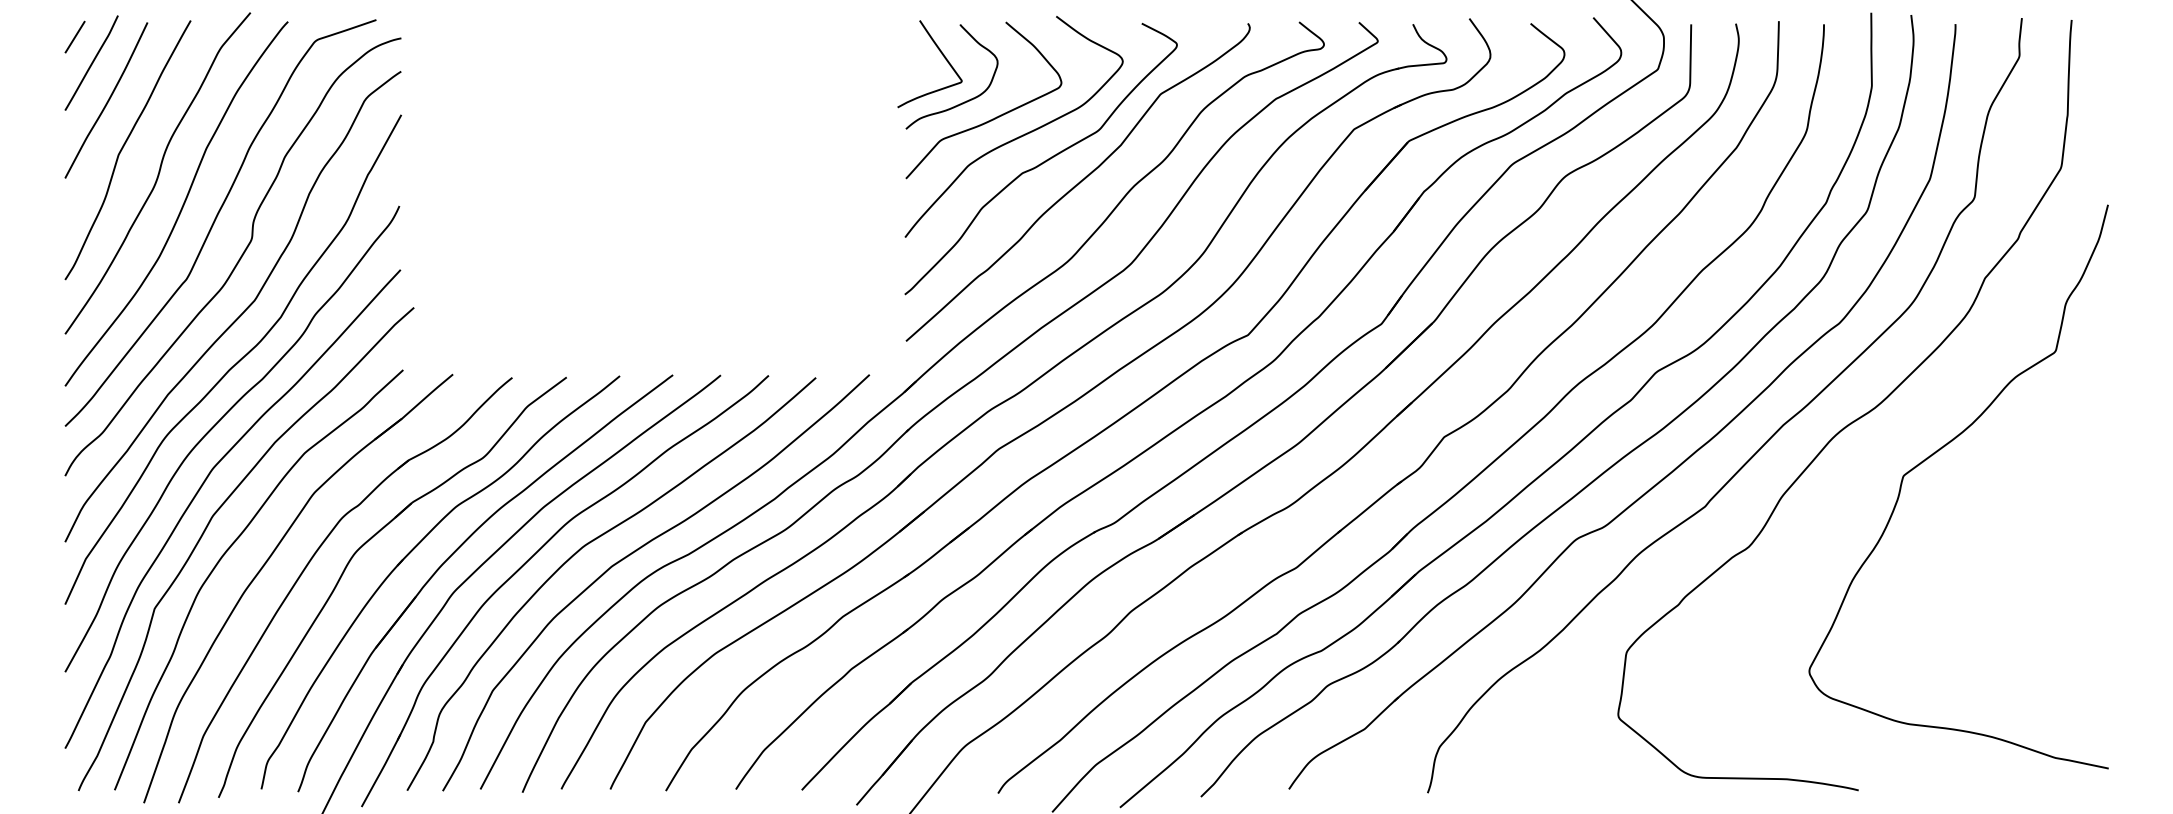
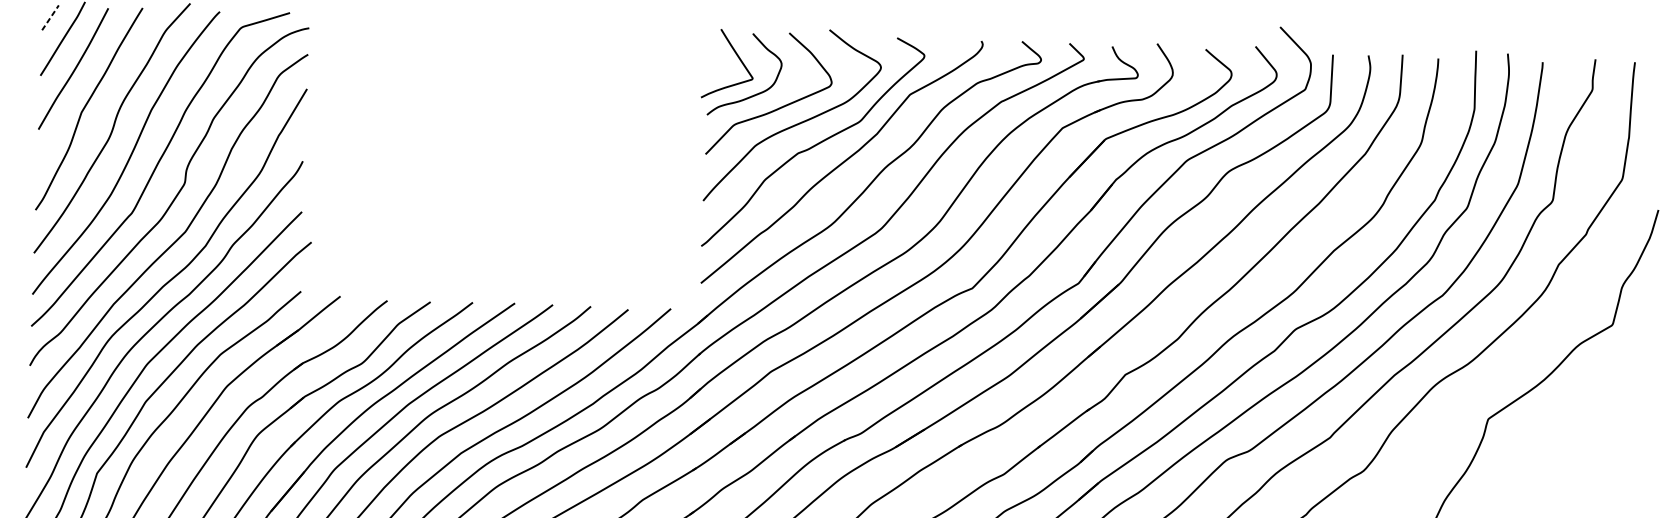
line: (75, 37) -> (50, 18), solid -> dashed

